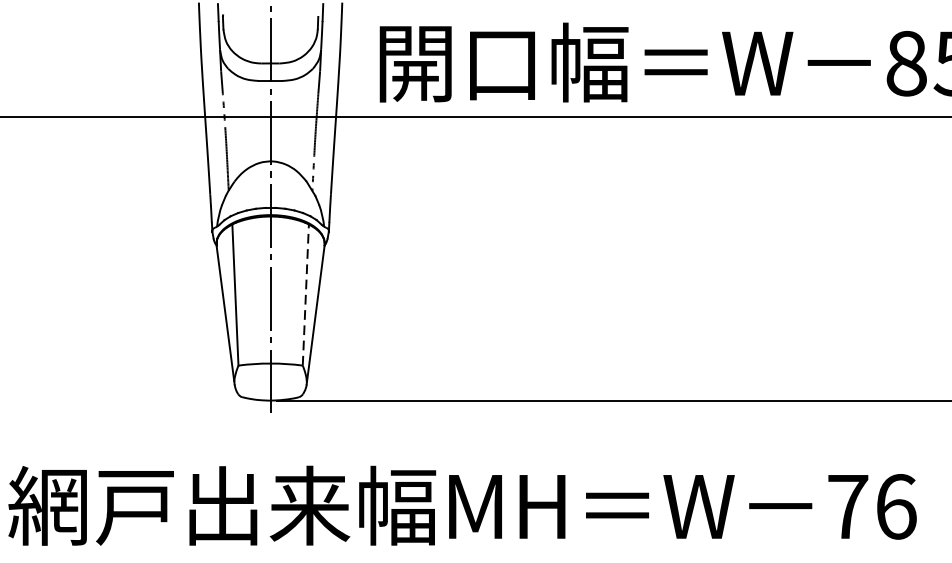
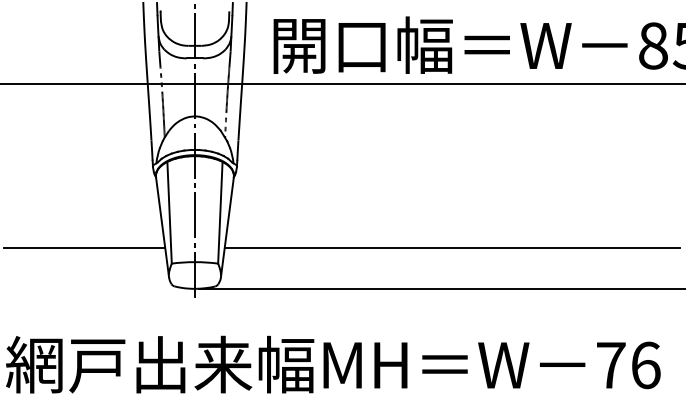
line: (306, 294) -> (220, 212), dashed -> solid
line: (117, 344) -> (84, 248), added
line: (626, 344) -> (451, 248), added

